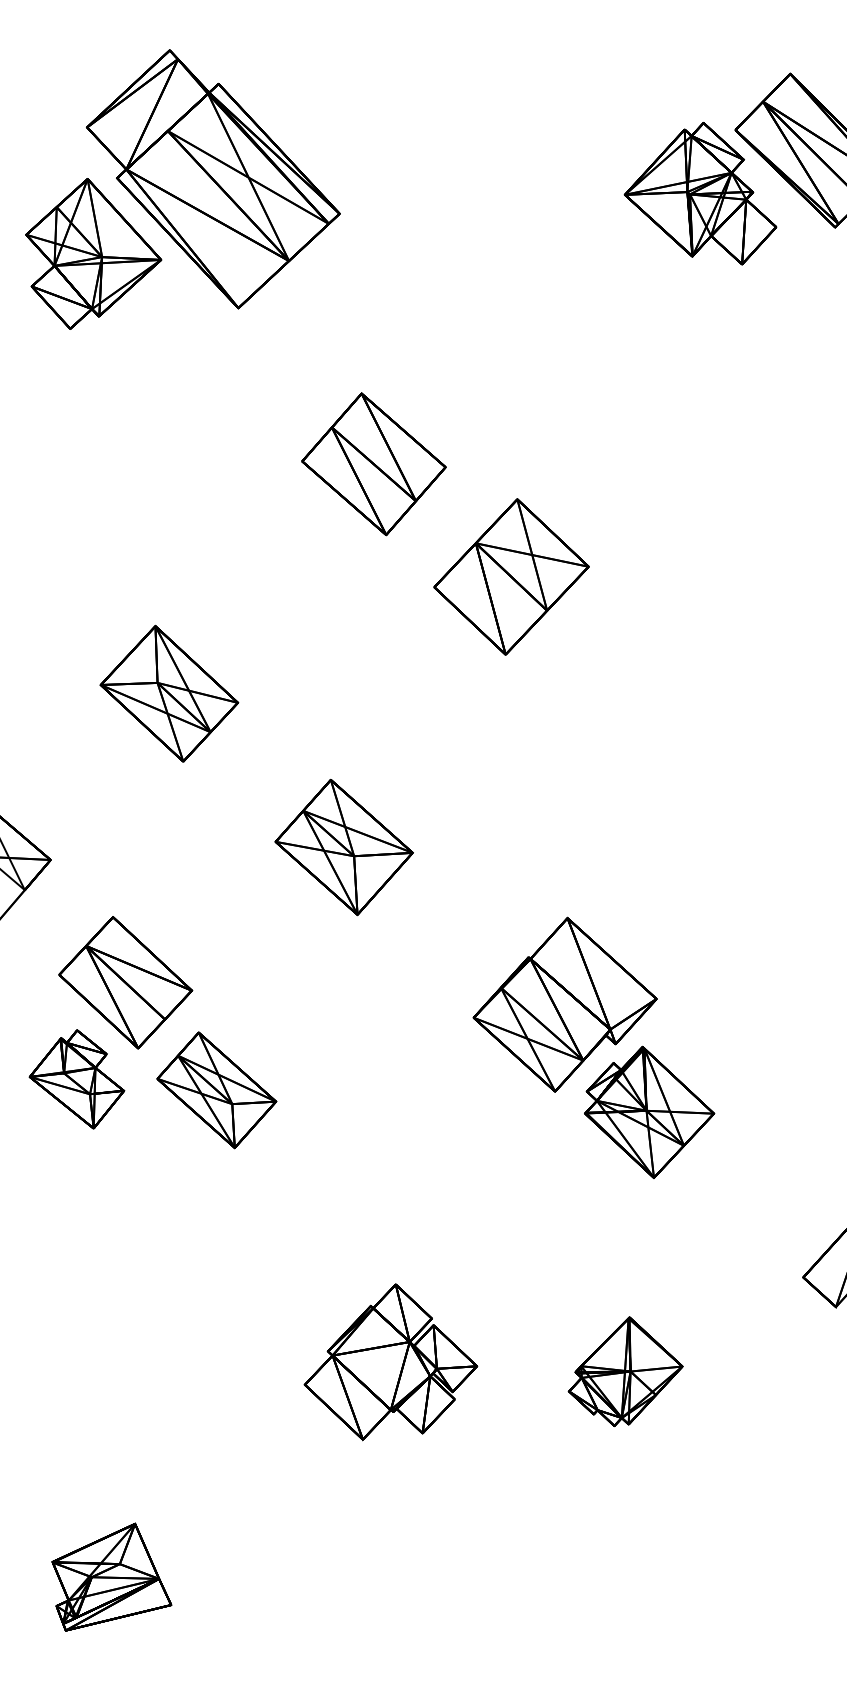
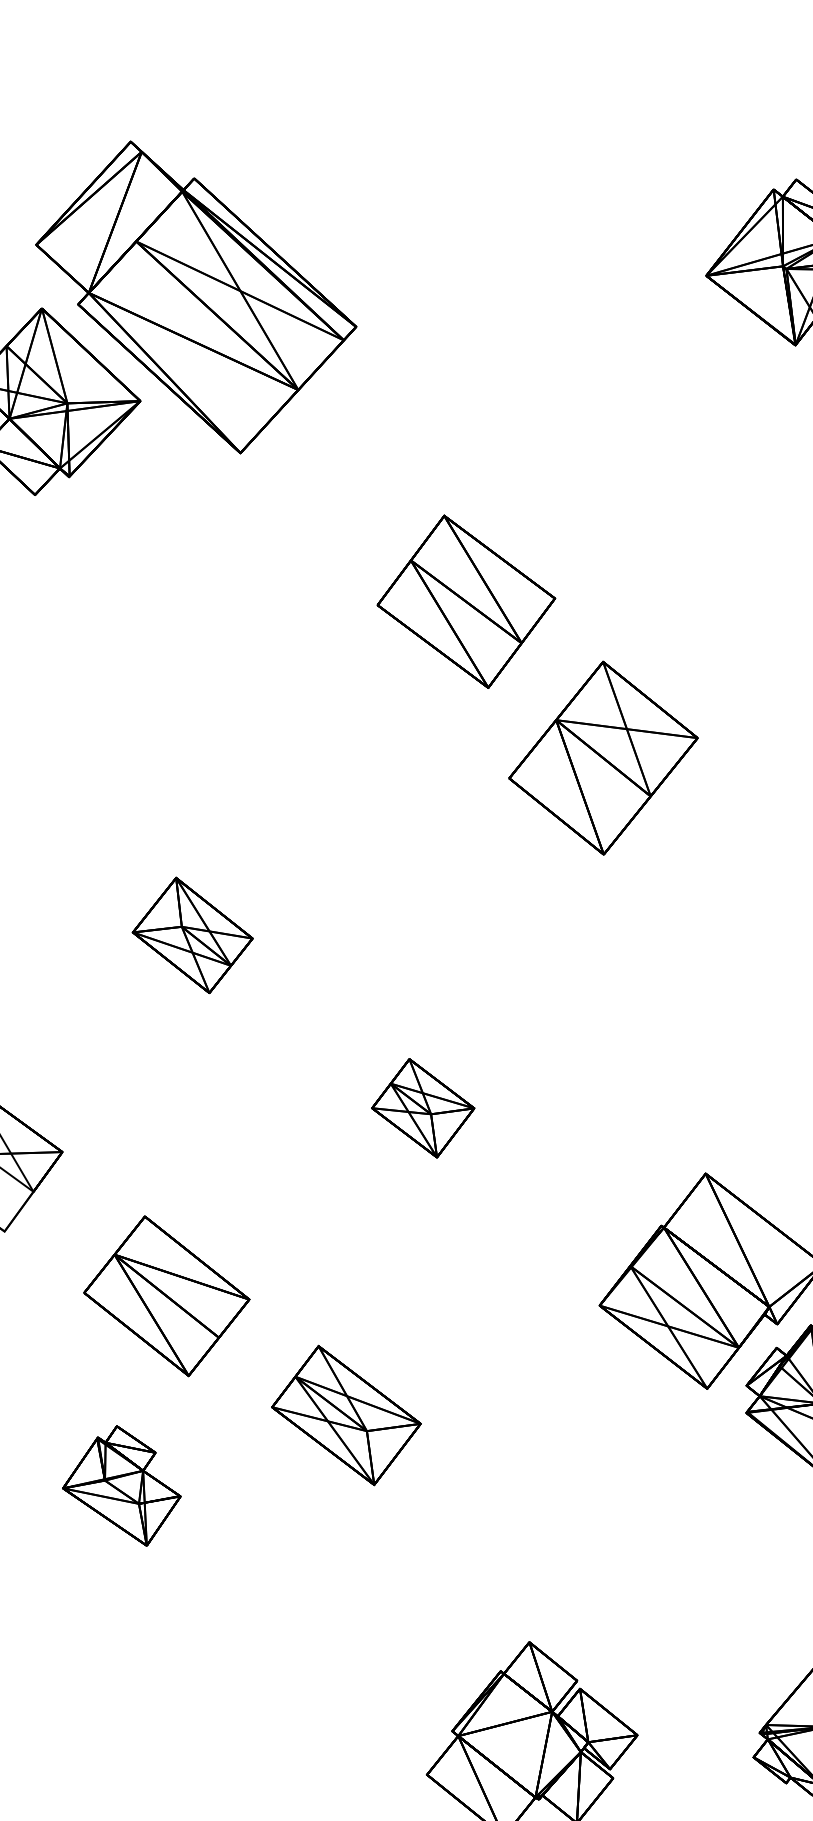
part: (373, 464) -> (465, 602), moved
part: (169, 693) -> (192, 935), size x0.7
part: (343, 847) -> (422, 1108), size x0.6
part: (76, 1079) -> (120, 1486), moved
part: (216, 1090) -> (346, 1415), moved

